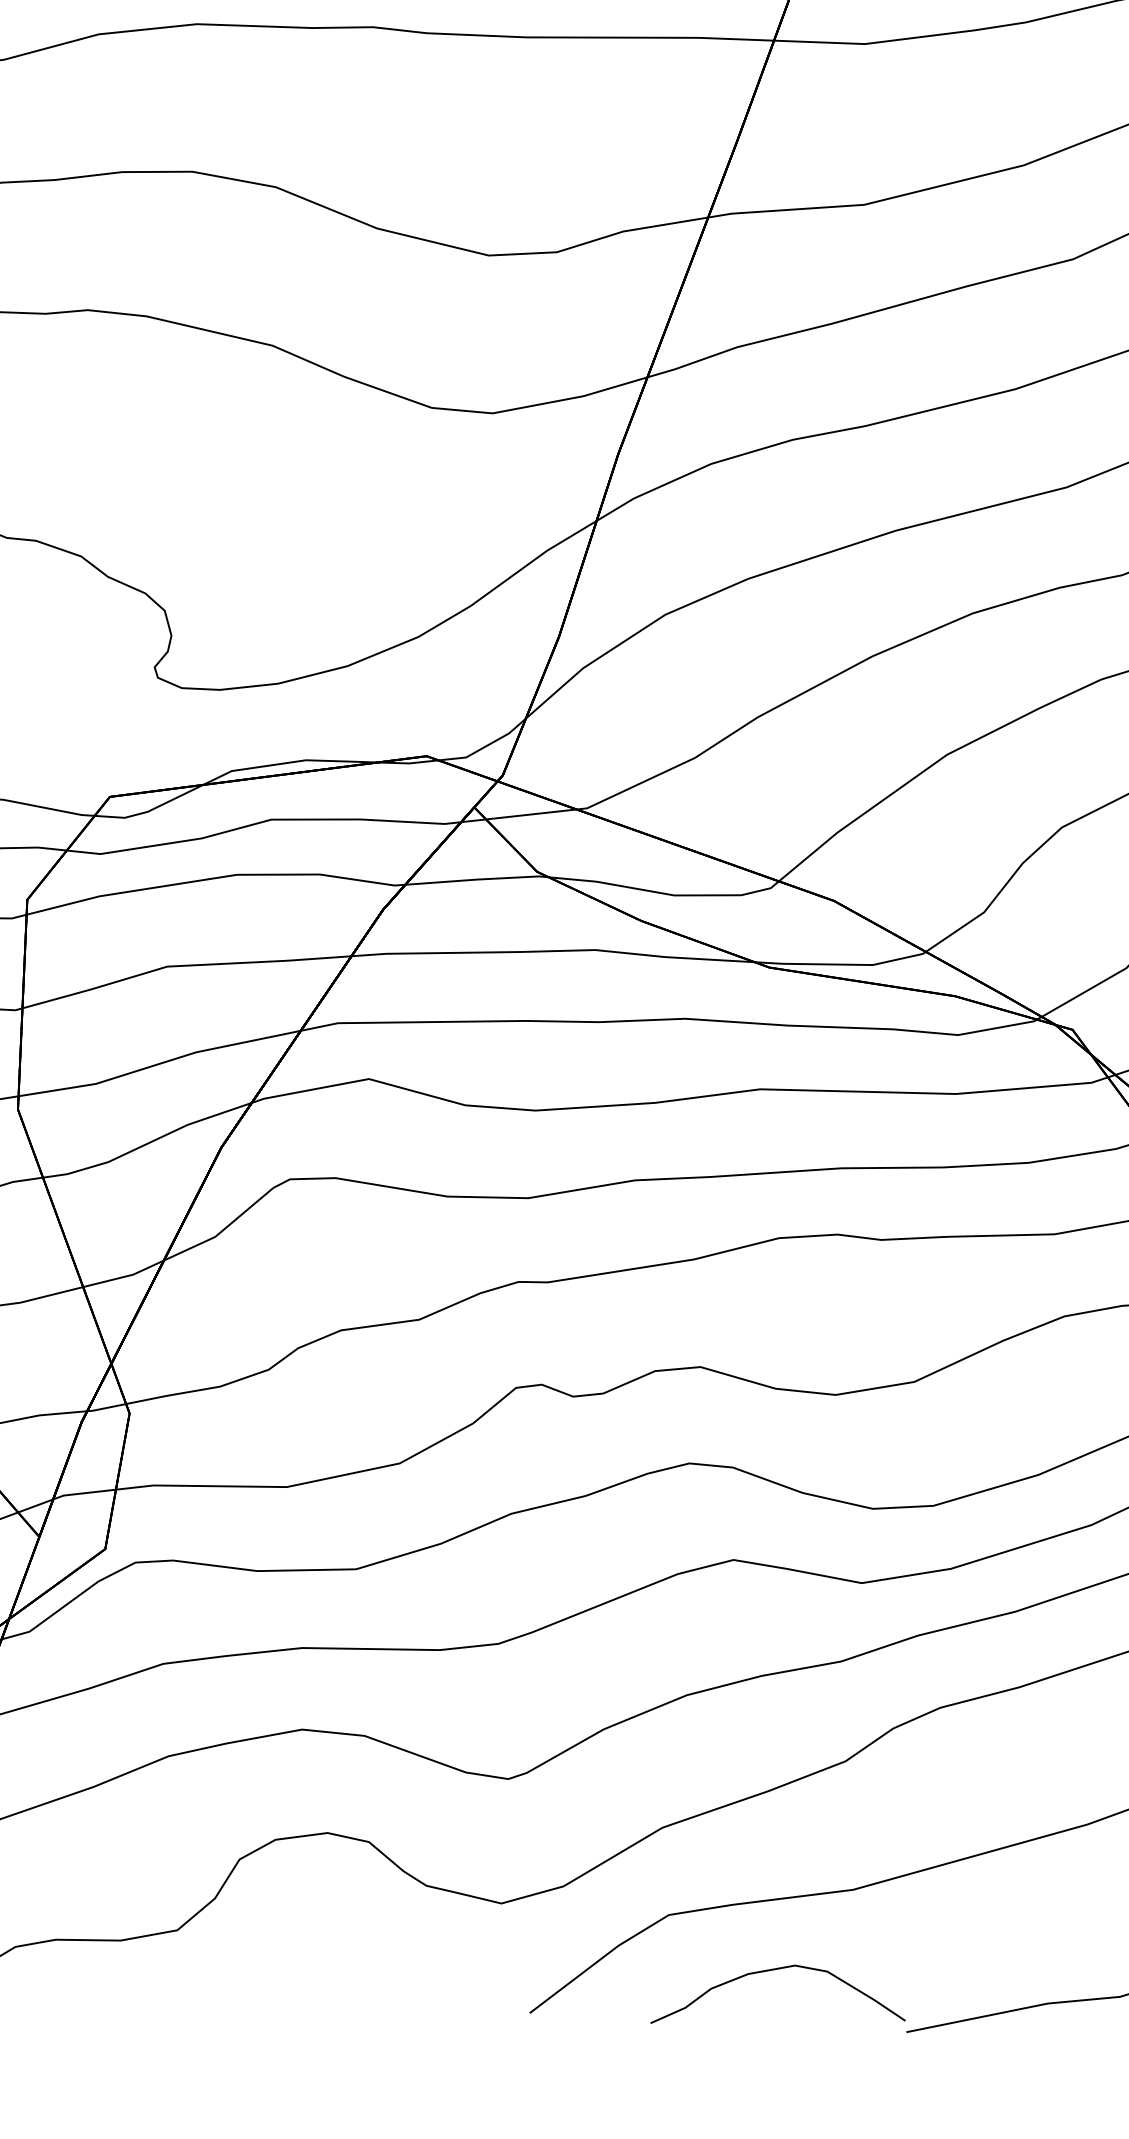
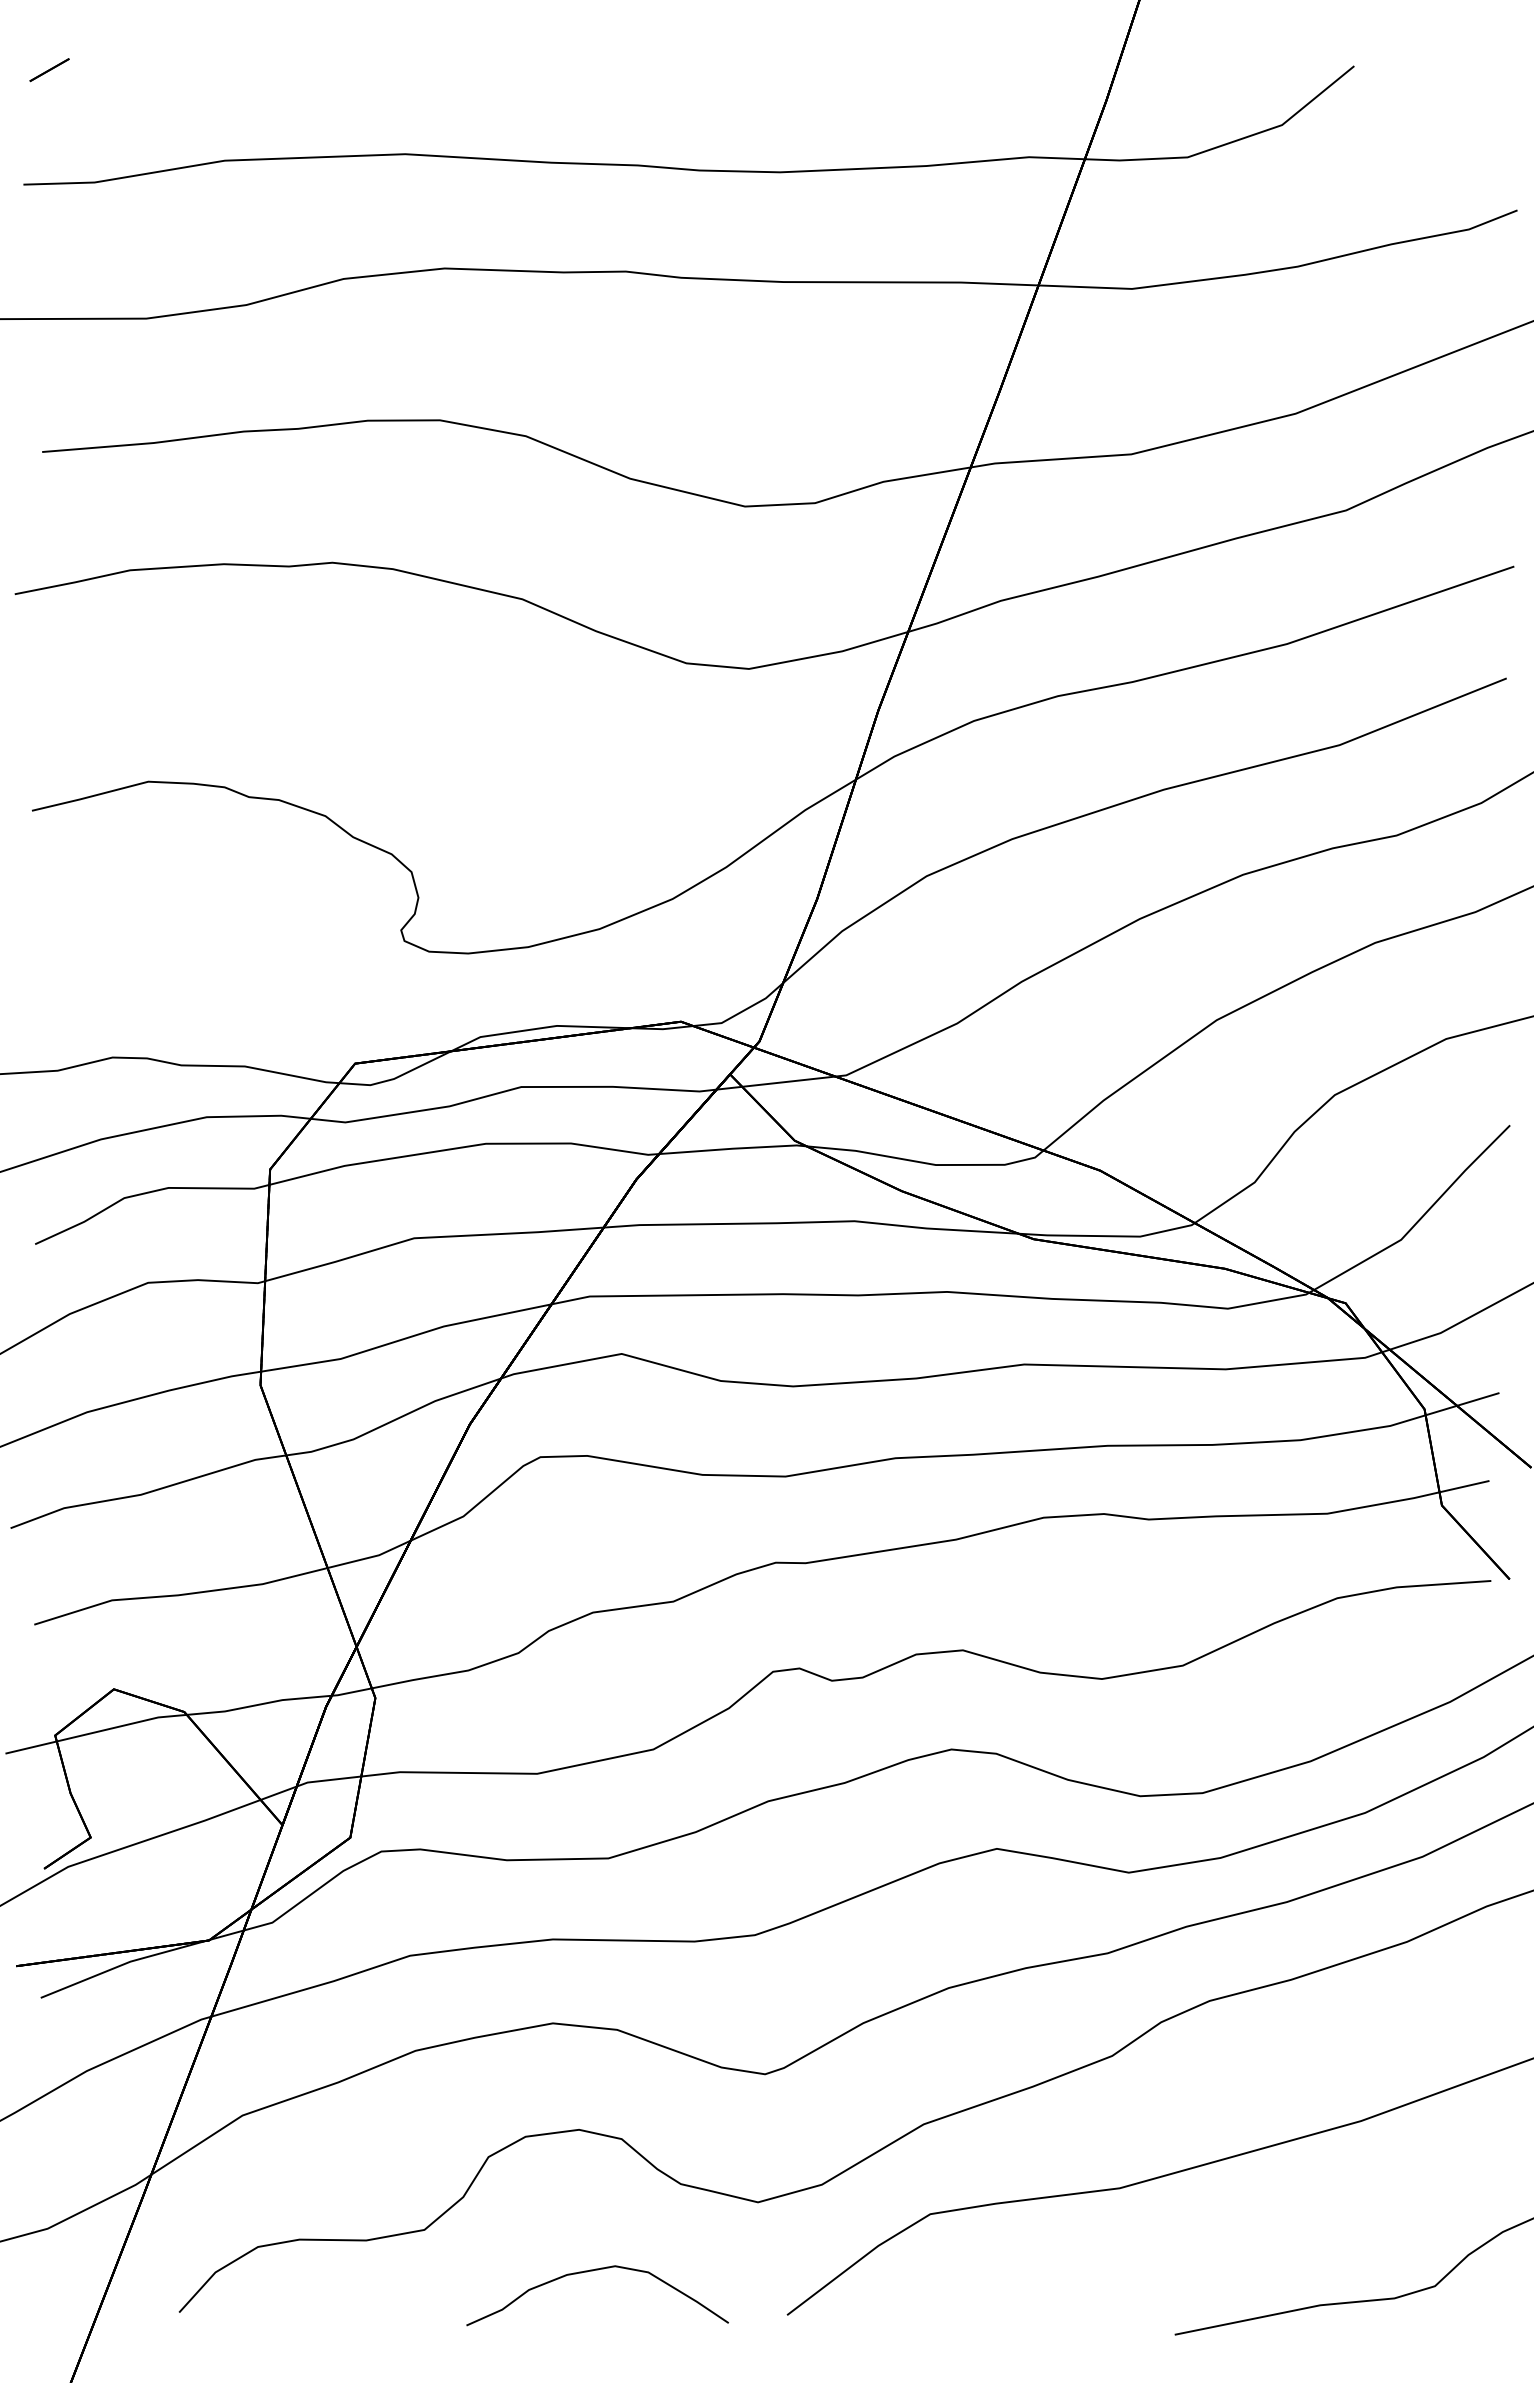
curve: (773, 1970) -> (592, 2271), moved

